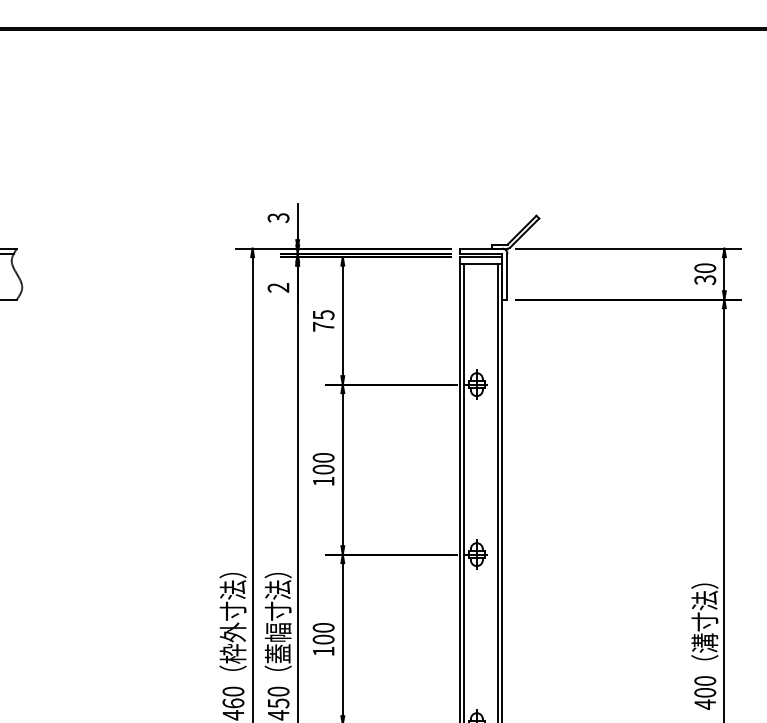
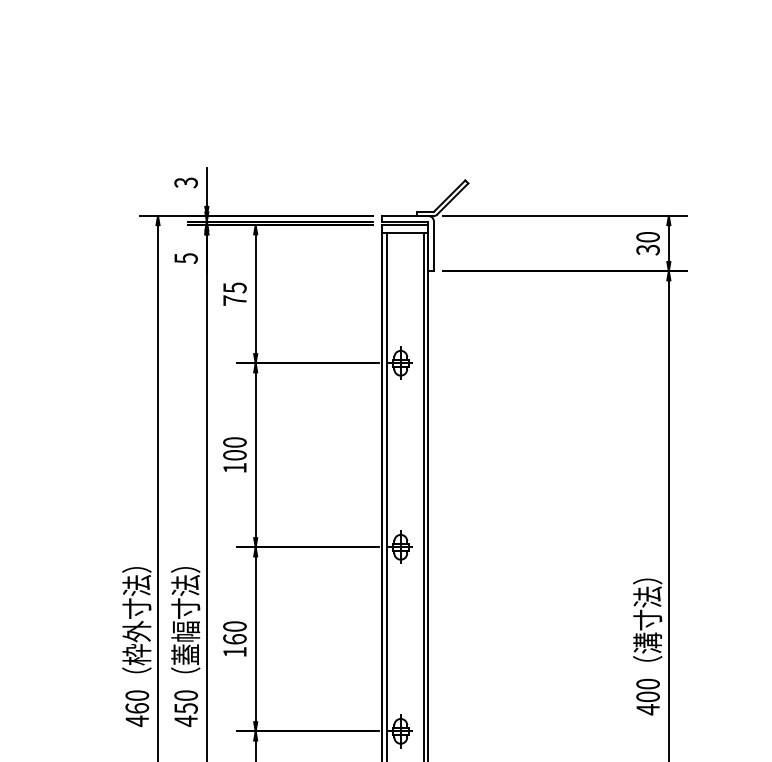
text: (278, 287) -> (186, 258), 2 -> 5
text: (323, 639) -> (234, 639), 100 -> 160

